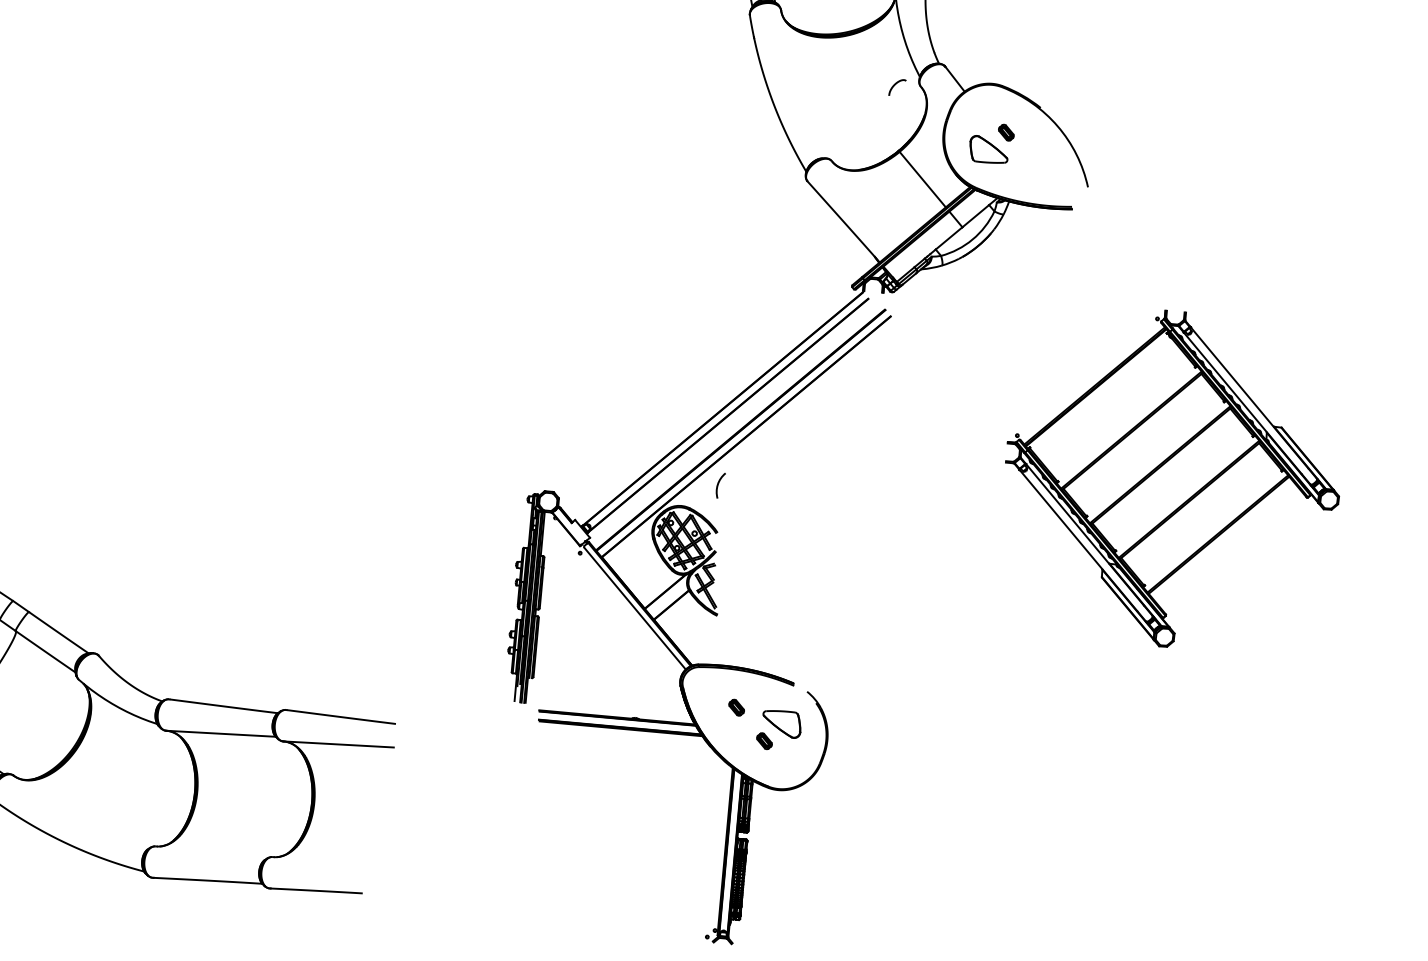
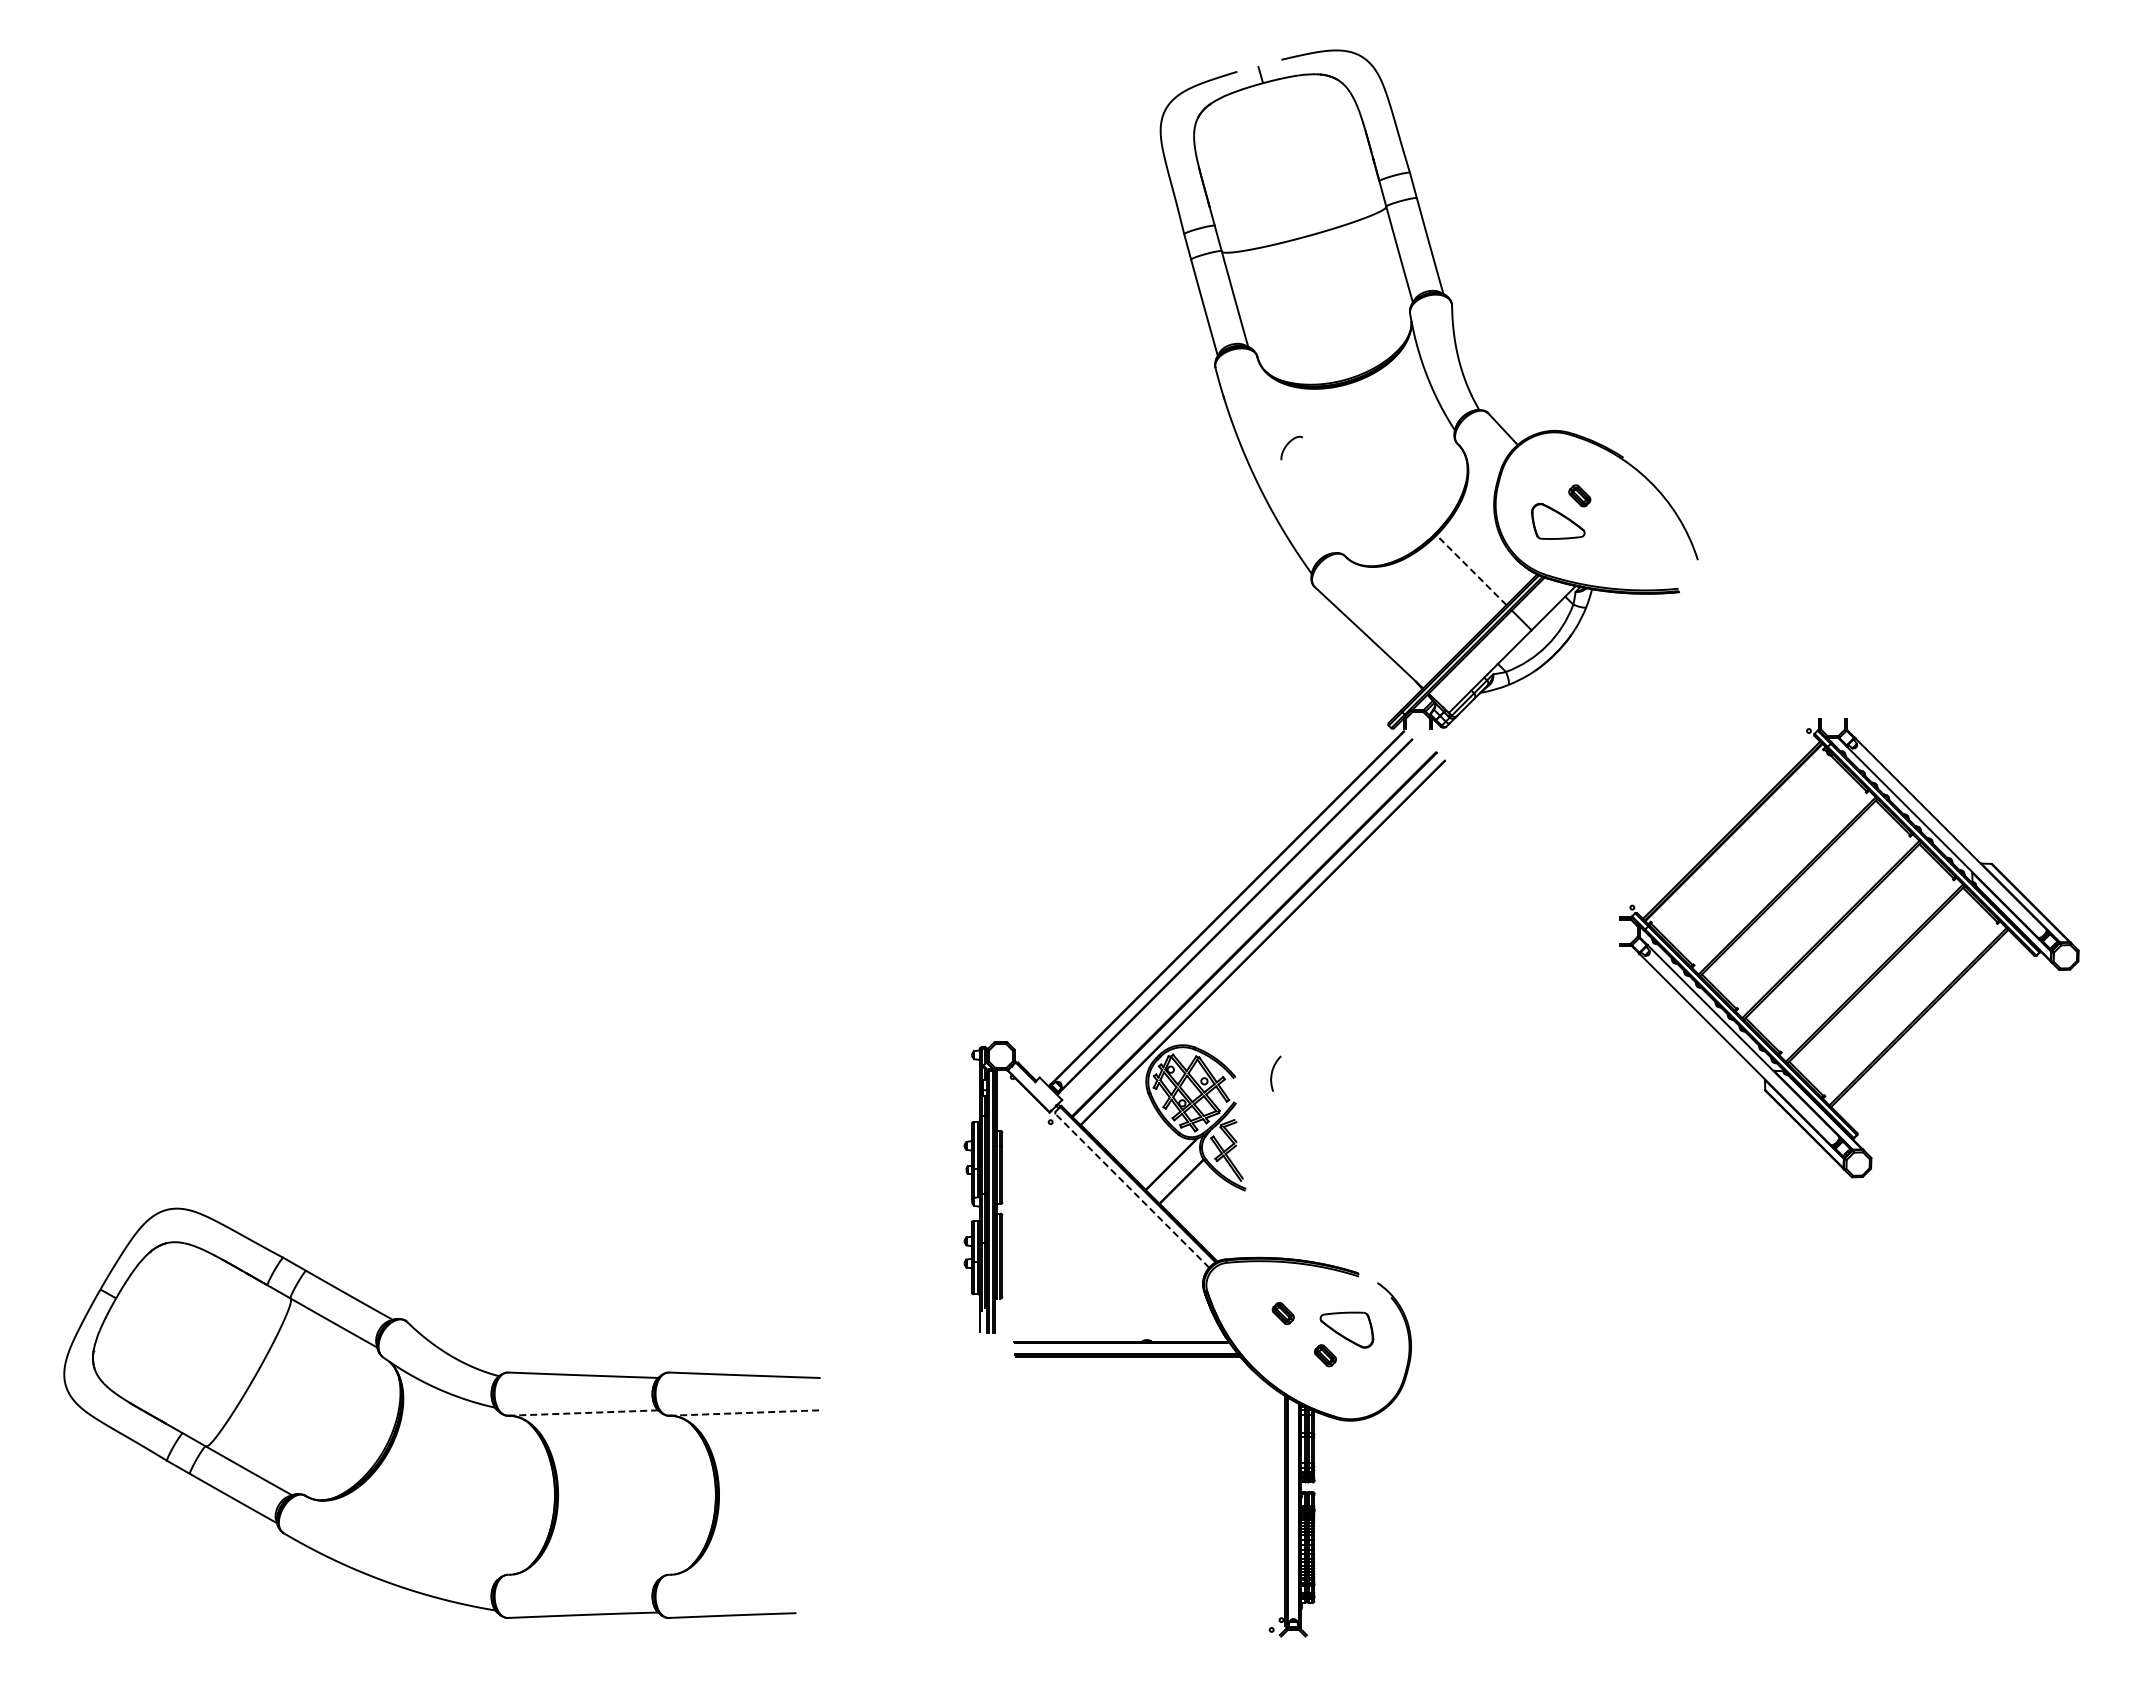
curve: (895, 84) -> (1288, 444), moved
line: (922, 179) -> (1471, 569), solid -> dashed
arc: (719, 483) -> (1273, 1071), moved
line: (635, 609) -> (1132, 1191), solid -> dashed
line: (221, 734) -> (583, 1413), solid -> dashed
line: (338, 744) -> (744, 1413), solid -> dashed

